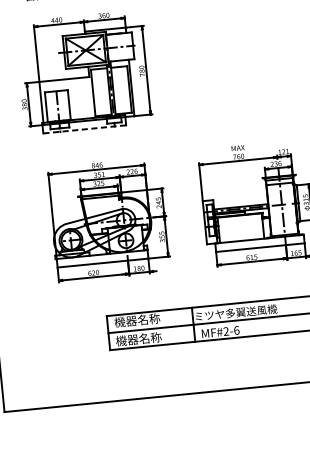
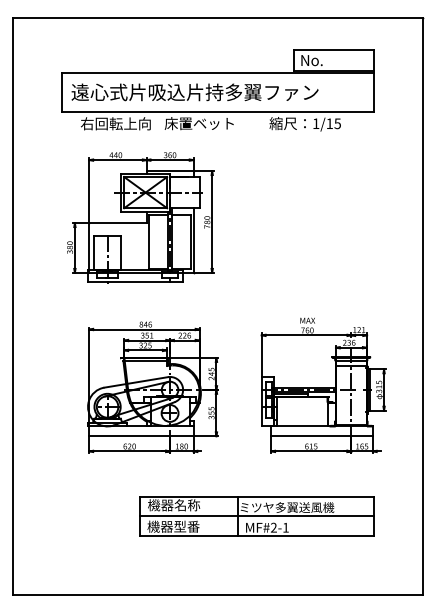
line: (84, 129) -> (135, 282), dashed -> solid
text: (236, 330) -> (285, 527), MF#2-6 -> MF#2-1
text: (149, 337) -> (186, 526), 機器名称 -> 機器型番

